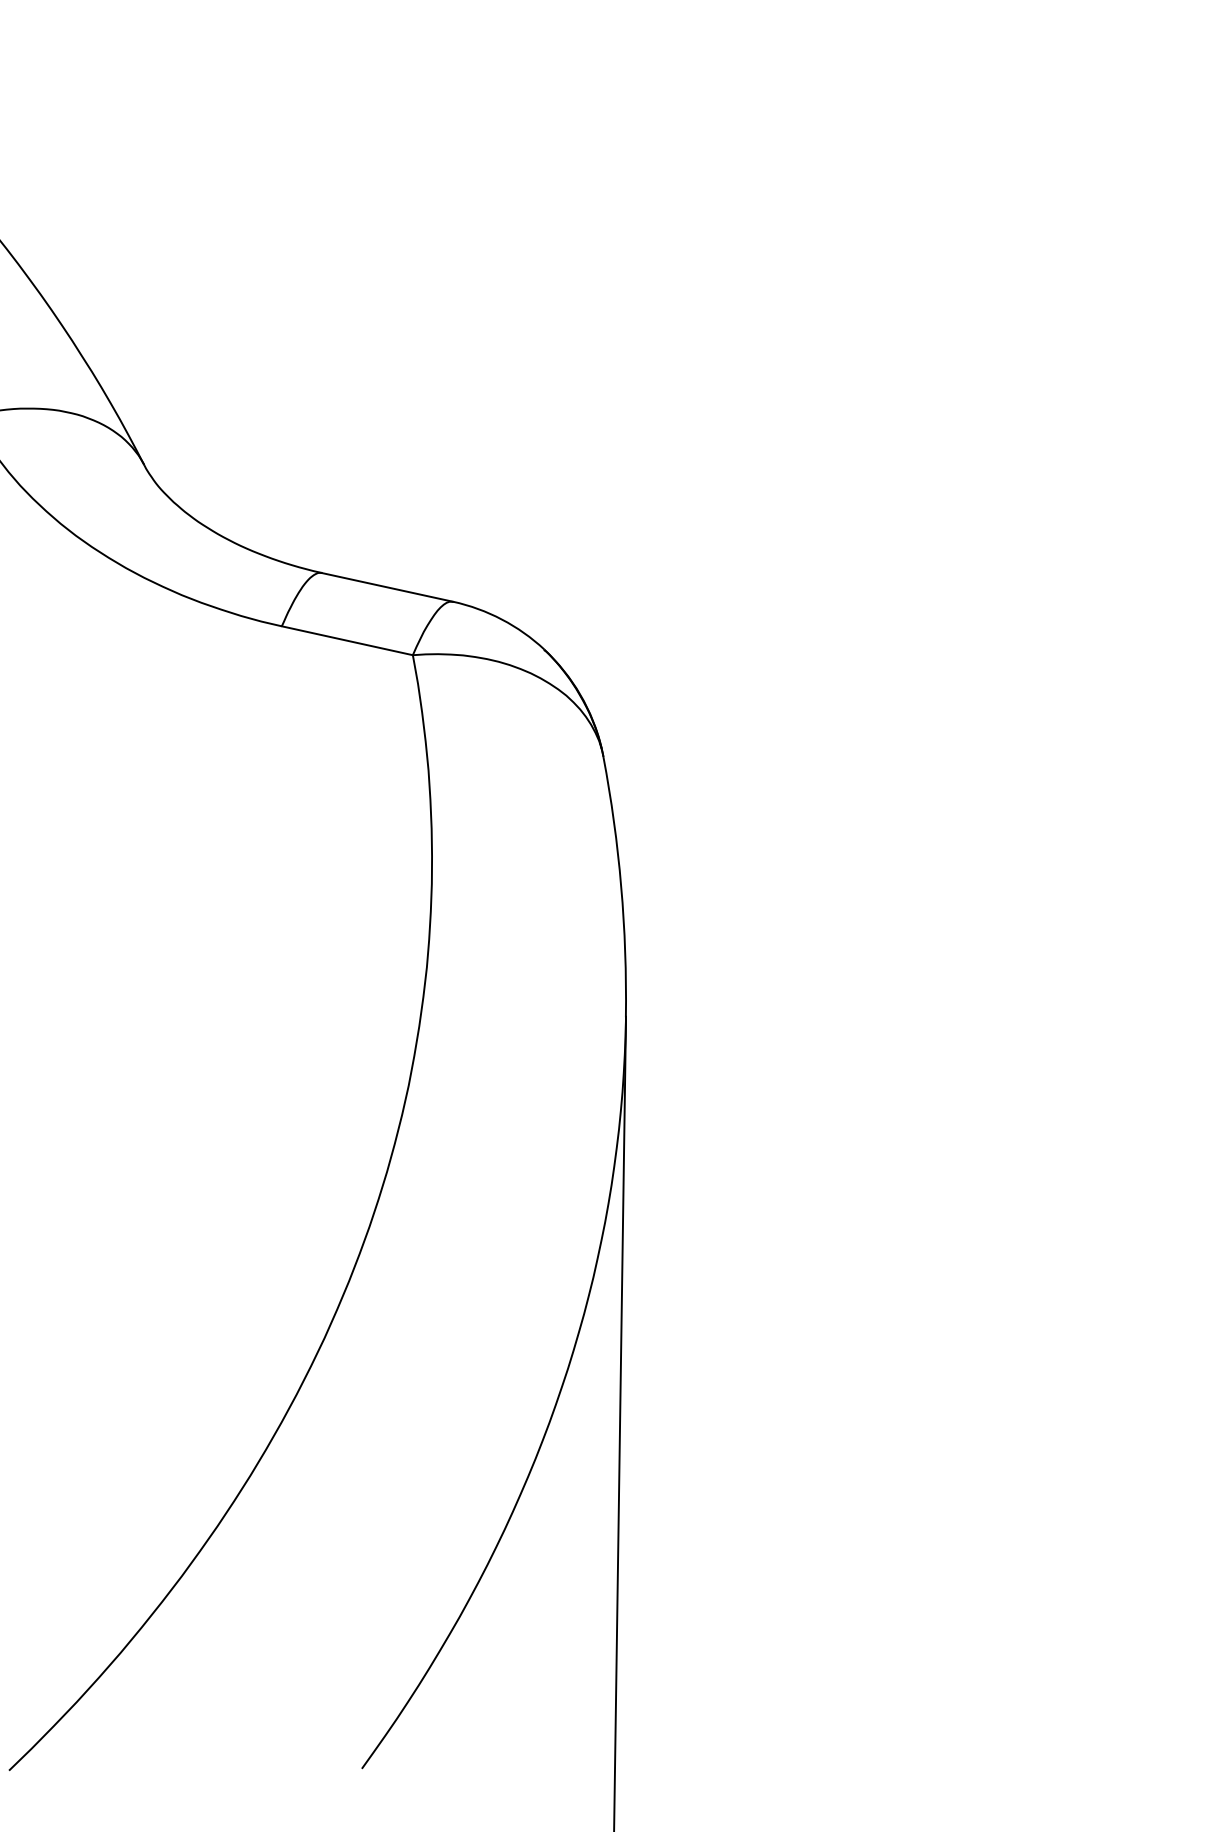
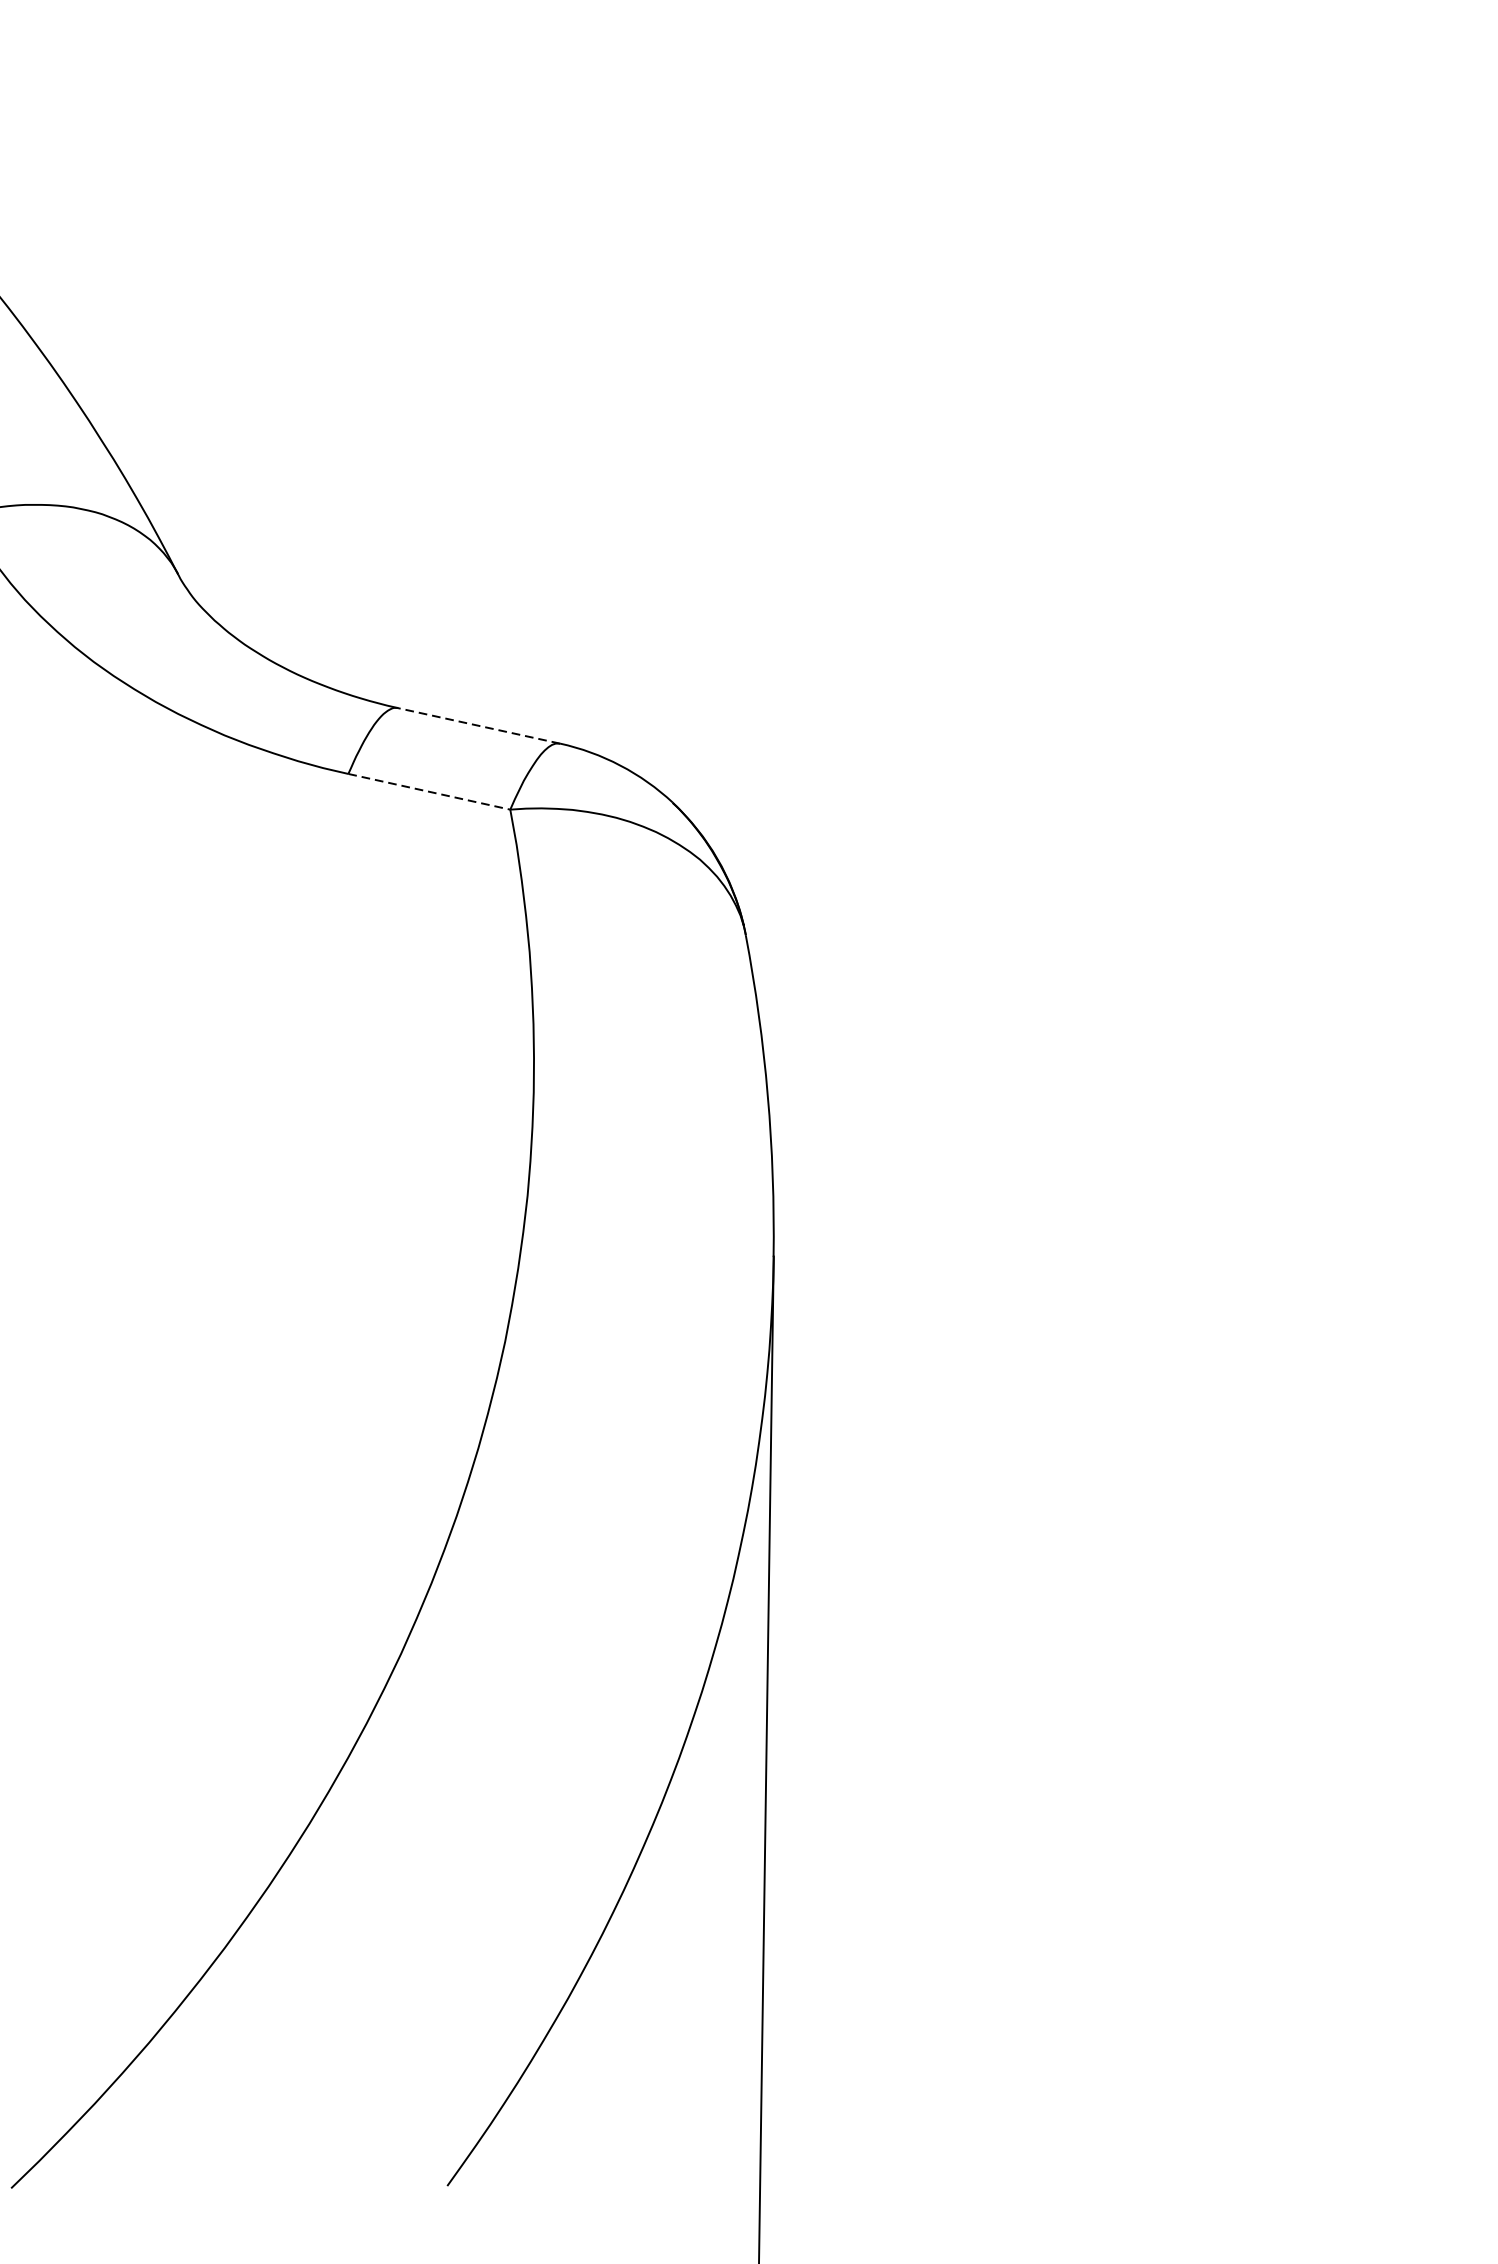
line: (387, 587) -> (478, 725), solid -> dashed
line: (347, 640) -> (429, 791), solid -> dashed

